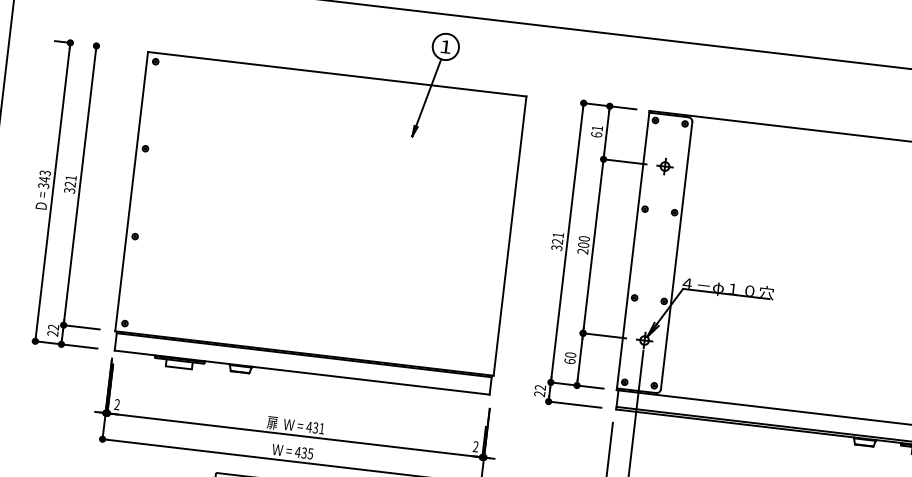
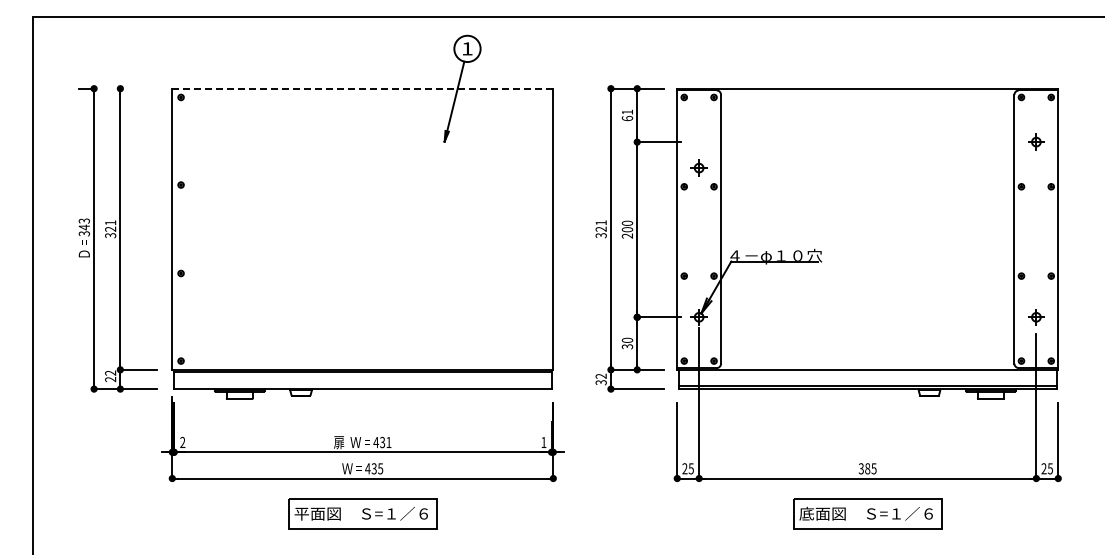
line: (336, 74) -> (362, 88), solid -> dashed
part: (664, 165) -> (698, 167), moved
text: (570, 361) -> (627, 346), 60 -> 30
text: (540, 393) -> (601, 382), 22 -> 32
text: (475, 445) -> (543, 441), 2 -> 1

